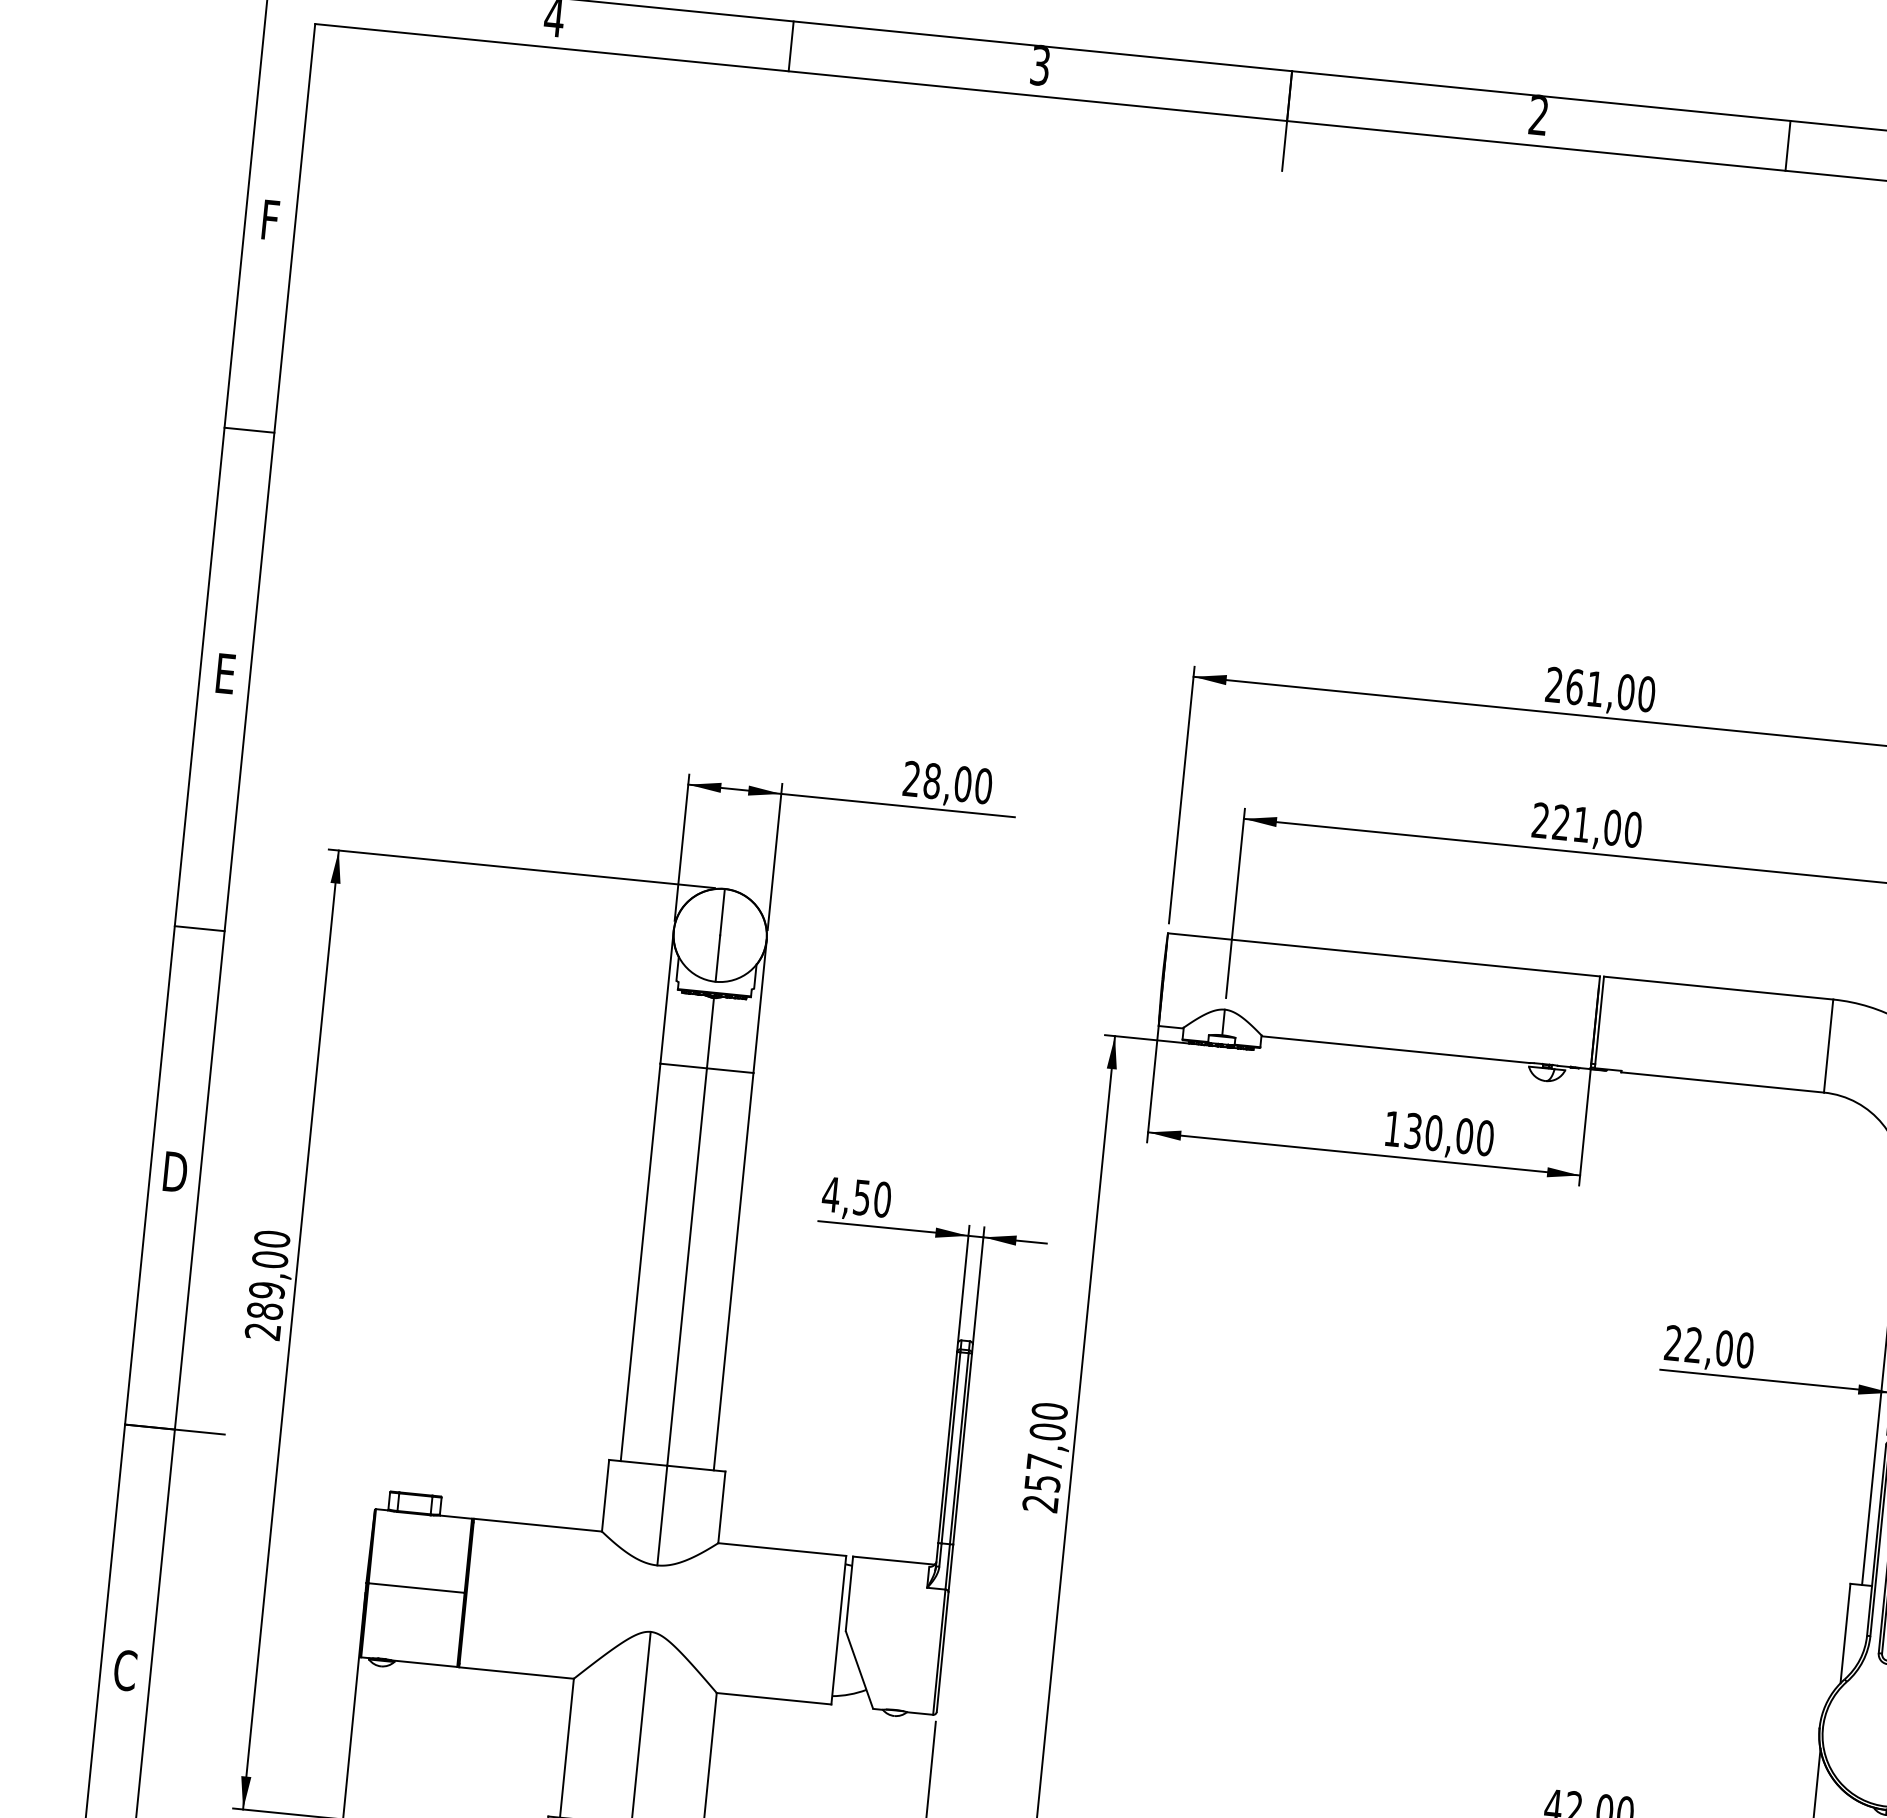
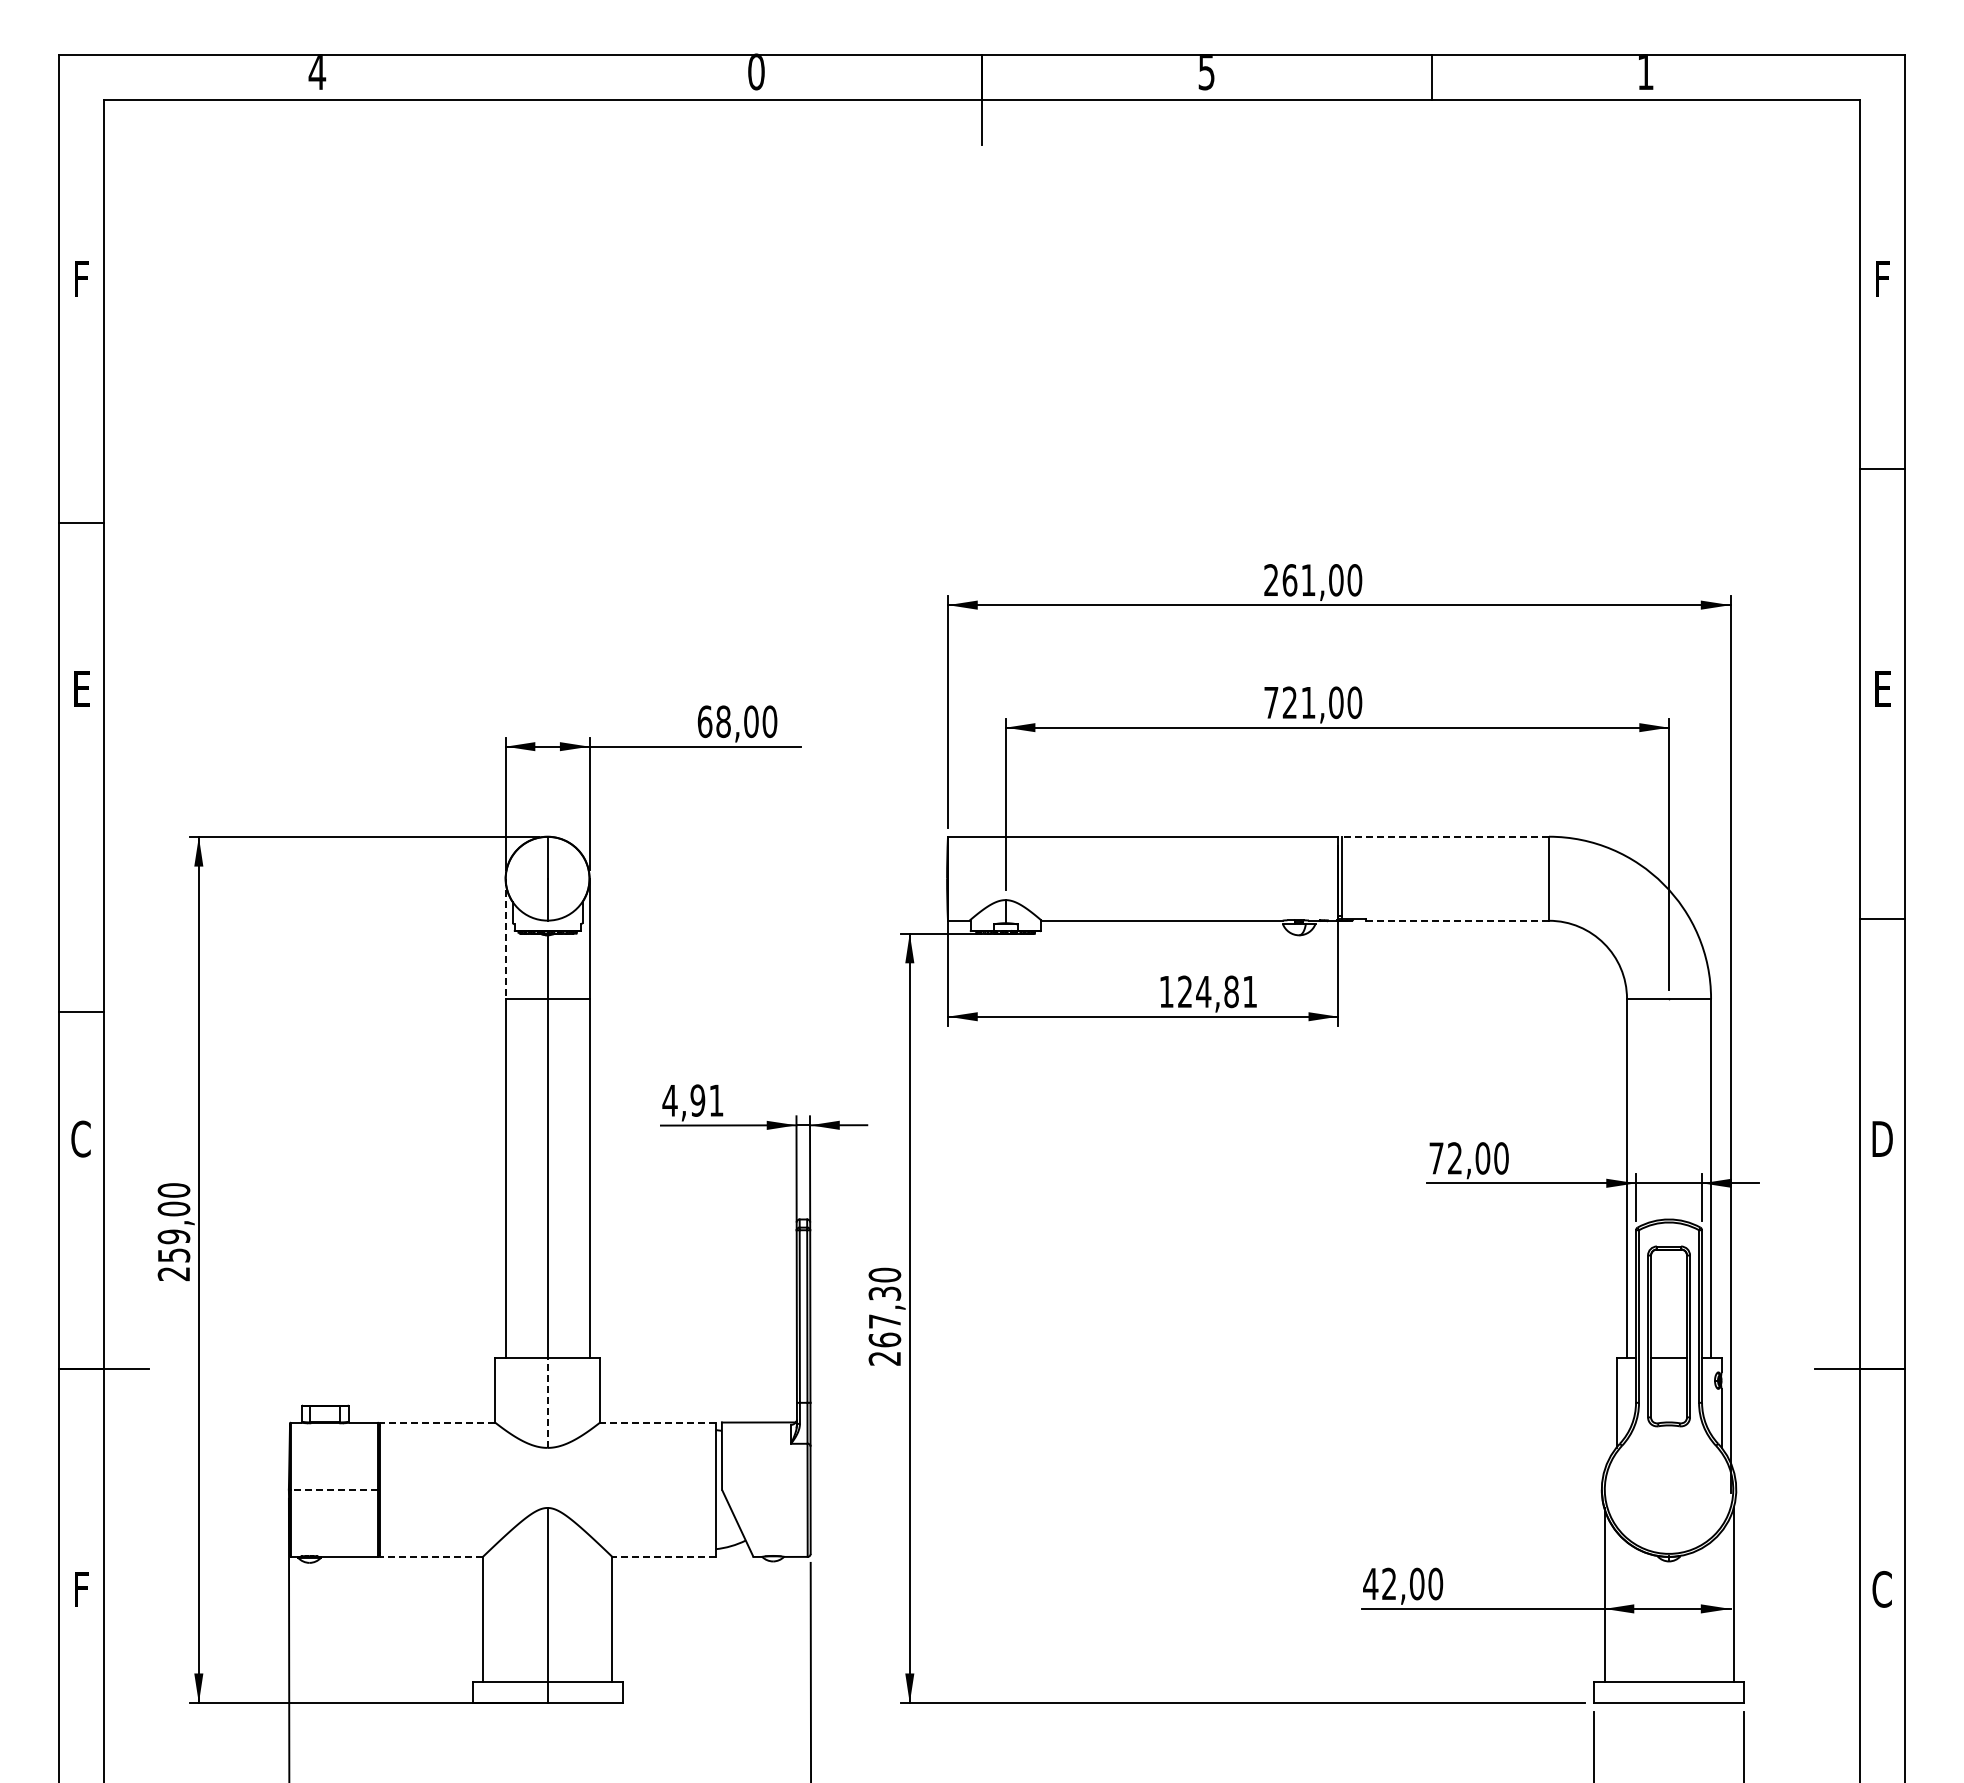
line: (791, 45) -> (531, 76), removed
text: (1040, 64) -> (756, 71), 3 -> 0
text: (1538, 114) -> (1206, 71), 2 -> 5
line: (248, 429) -> (80, 522), moved
text: (911, 778) -> (704, 721), 28,00 -> 68,00
text: (1540, 820) -> (1271, 702), 221,00 -> 721,00
line: (198, 928) -> (80, 1012), moved
line: (1718, 987) -> (1445, 836), solid -> dashed
line: (666, 998) -> (505, 939), solid -> dashed
line: (1722, 1082) -> (1457, 920), solid -> dashed
text: (1449, 1134) -> (1217, 991), 130,00 -> 124,81
text: (175, 1171) -> (81, 1138), D -> C
text: (871, 1198) -> (706, 1100), 4,50 -> 4,91
text: (264, 1311) -> (173, 1255), 289,00 -> 259,00
text: (1673, 1343) -> (1436, 1158), 22,00 -> 72,00
text: (1044, 1457) -> (884, 1316), 257,00 -> 267,30
line: (662, 1515) -> (547, 1402), solid -> dashed
line: (538, 1525) -> (437, 1422), solid -> dashed
line: (781, 1549) -> (657, 1422), solid -> dashed
line: (415, 1587) -> (333, 1489), solid -> dashed
text: (124, 1670) -> (80, 1589), C -> F
line: (516, 1672) -> (431, 1556), solid -> dashed
line: (773, 1698) -> (663, 1556), solid -> dashed

